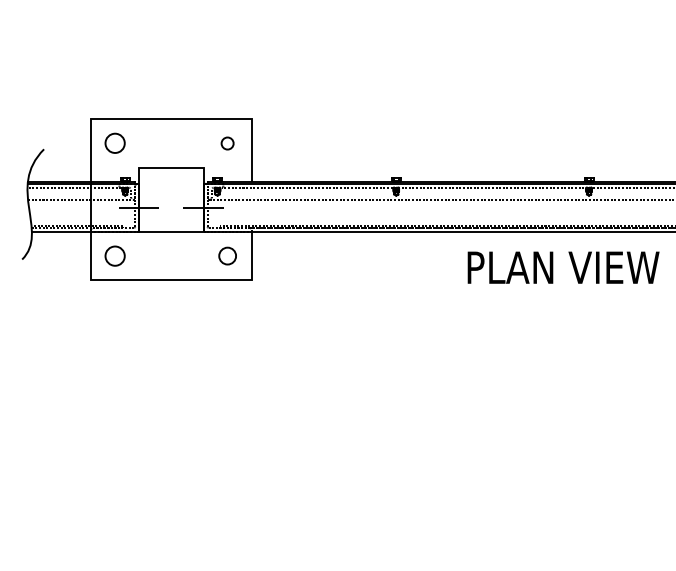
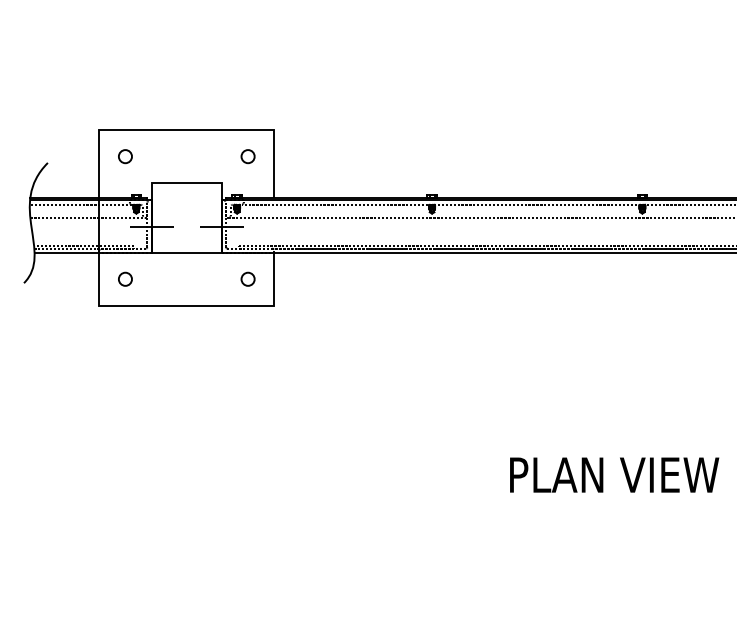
circle: (115, 143) -> (125, 156), size x0.62
circle: (115, 255) -> (125, 278), size x0.62
circle: (227, 255) -> (247, 278), size x0.71
text: (563, 267) -> (614, 474), moved

